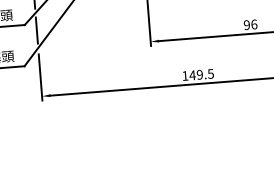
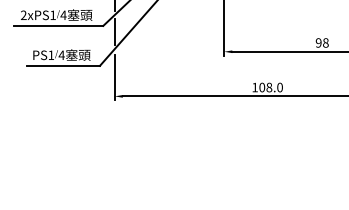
text: (253, 24) -> (325, 42), 96 -> 98
text: (201, 74) -> (270, 87), 149.5 -> 108.0

